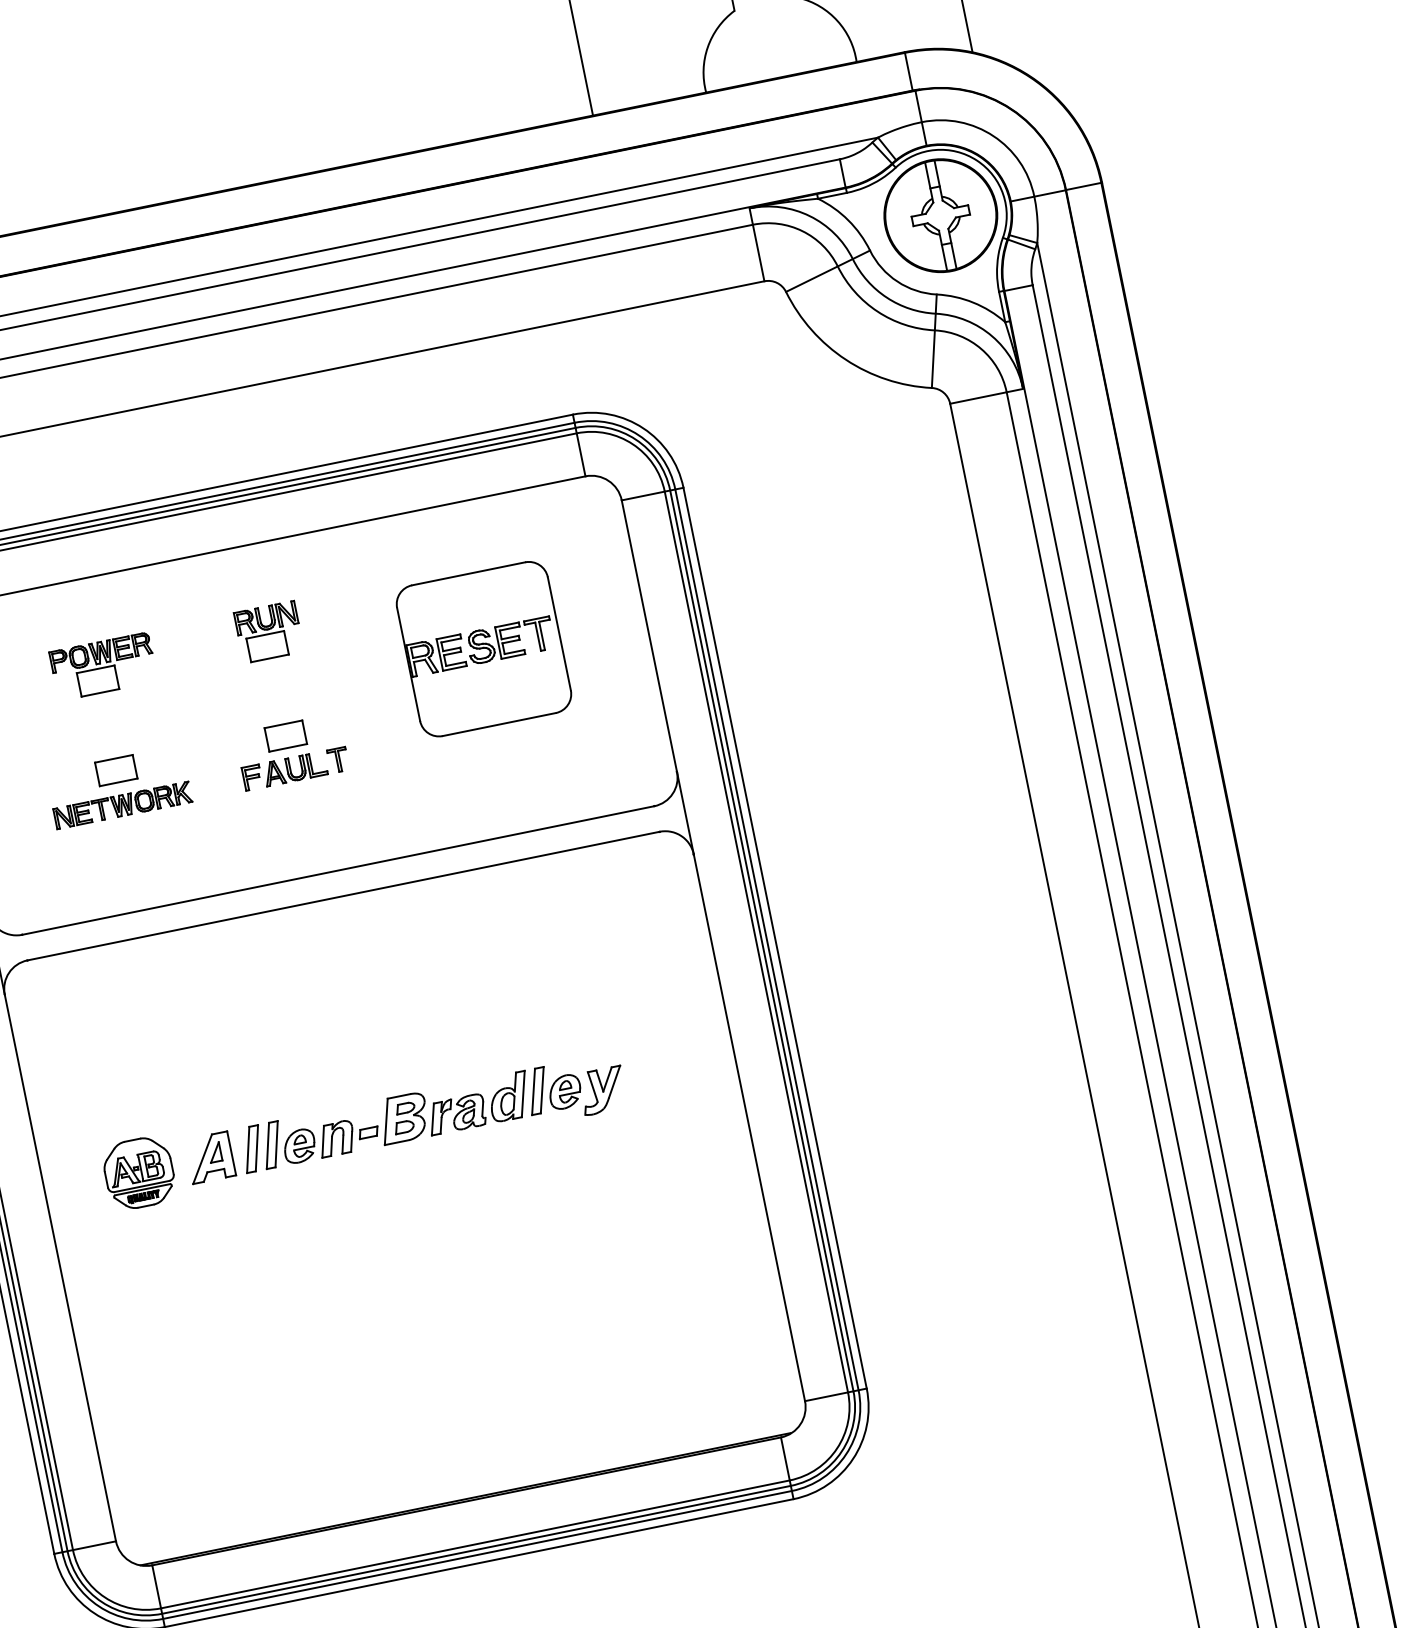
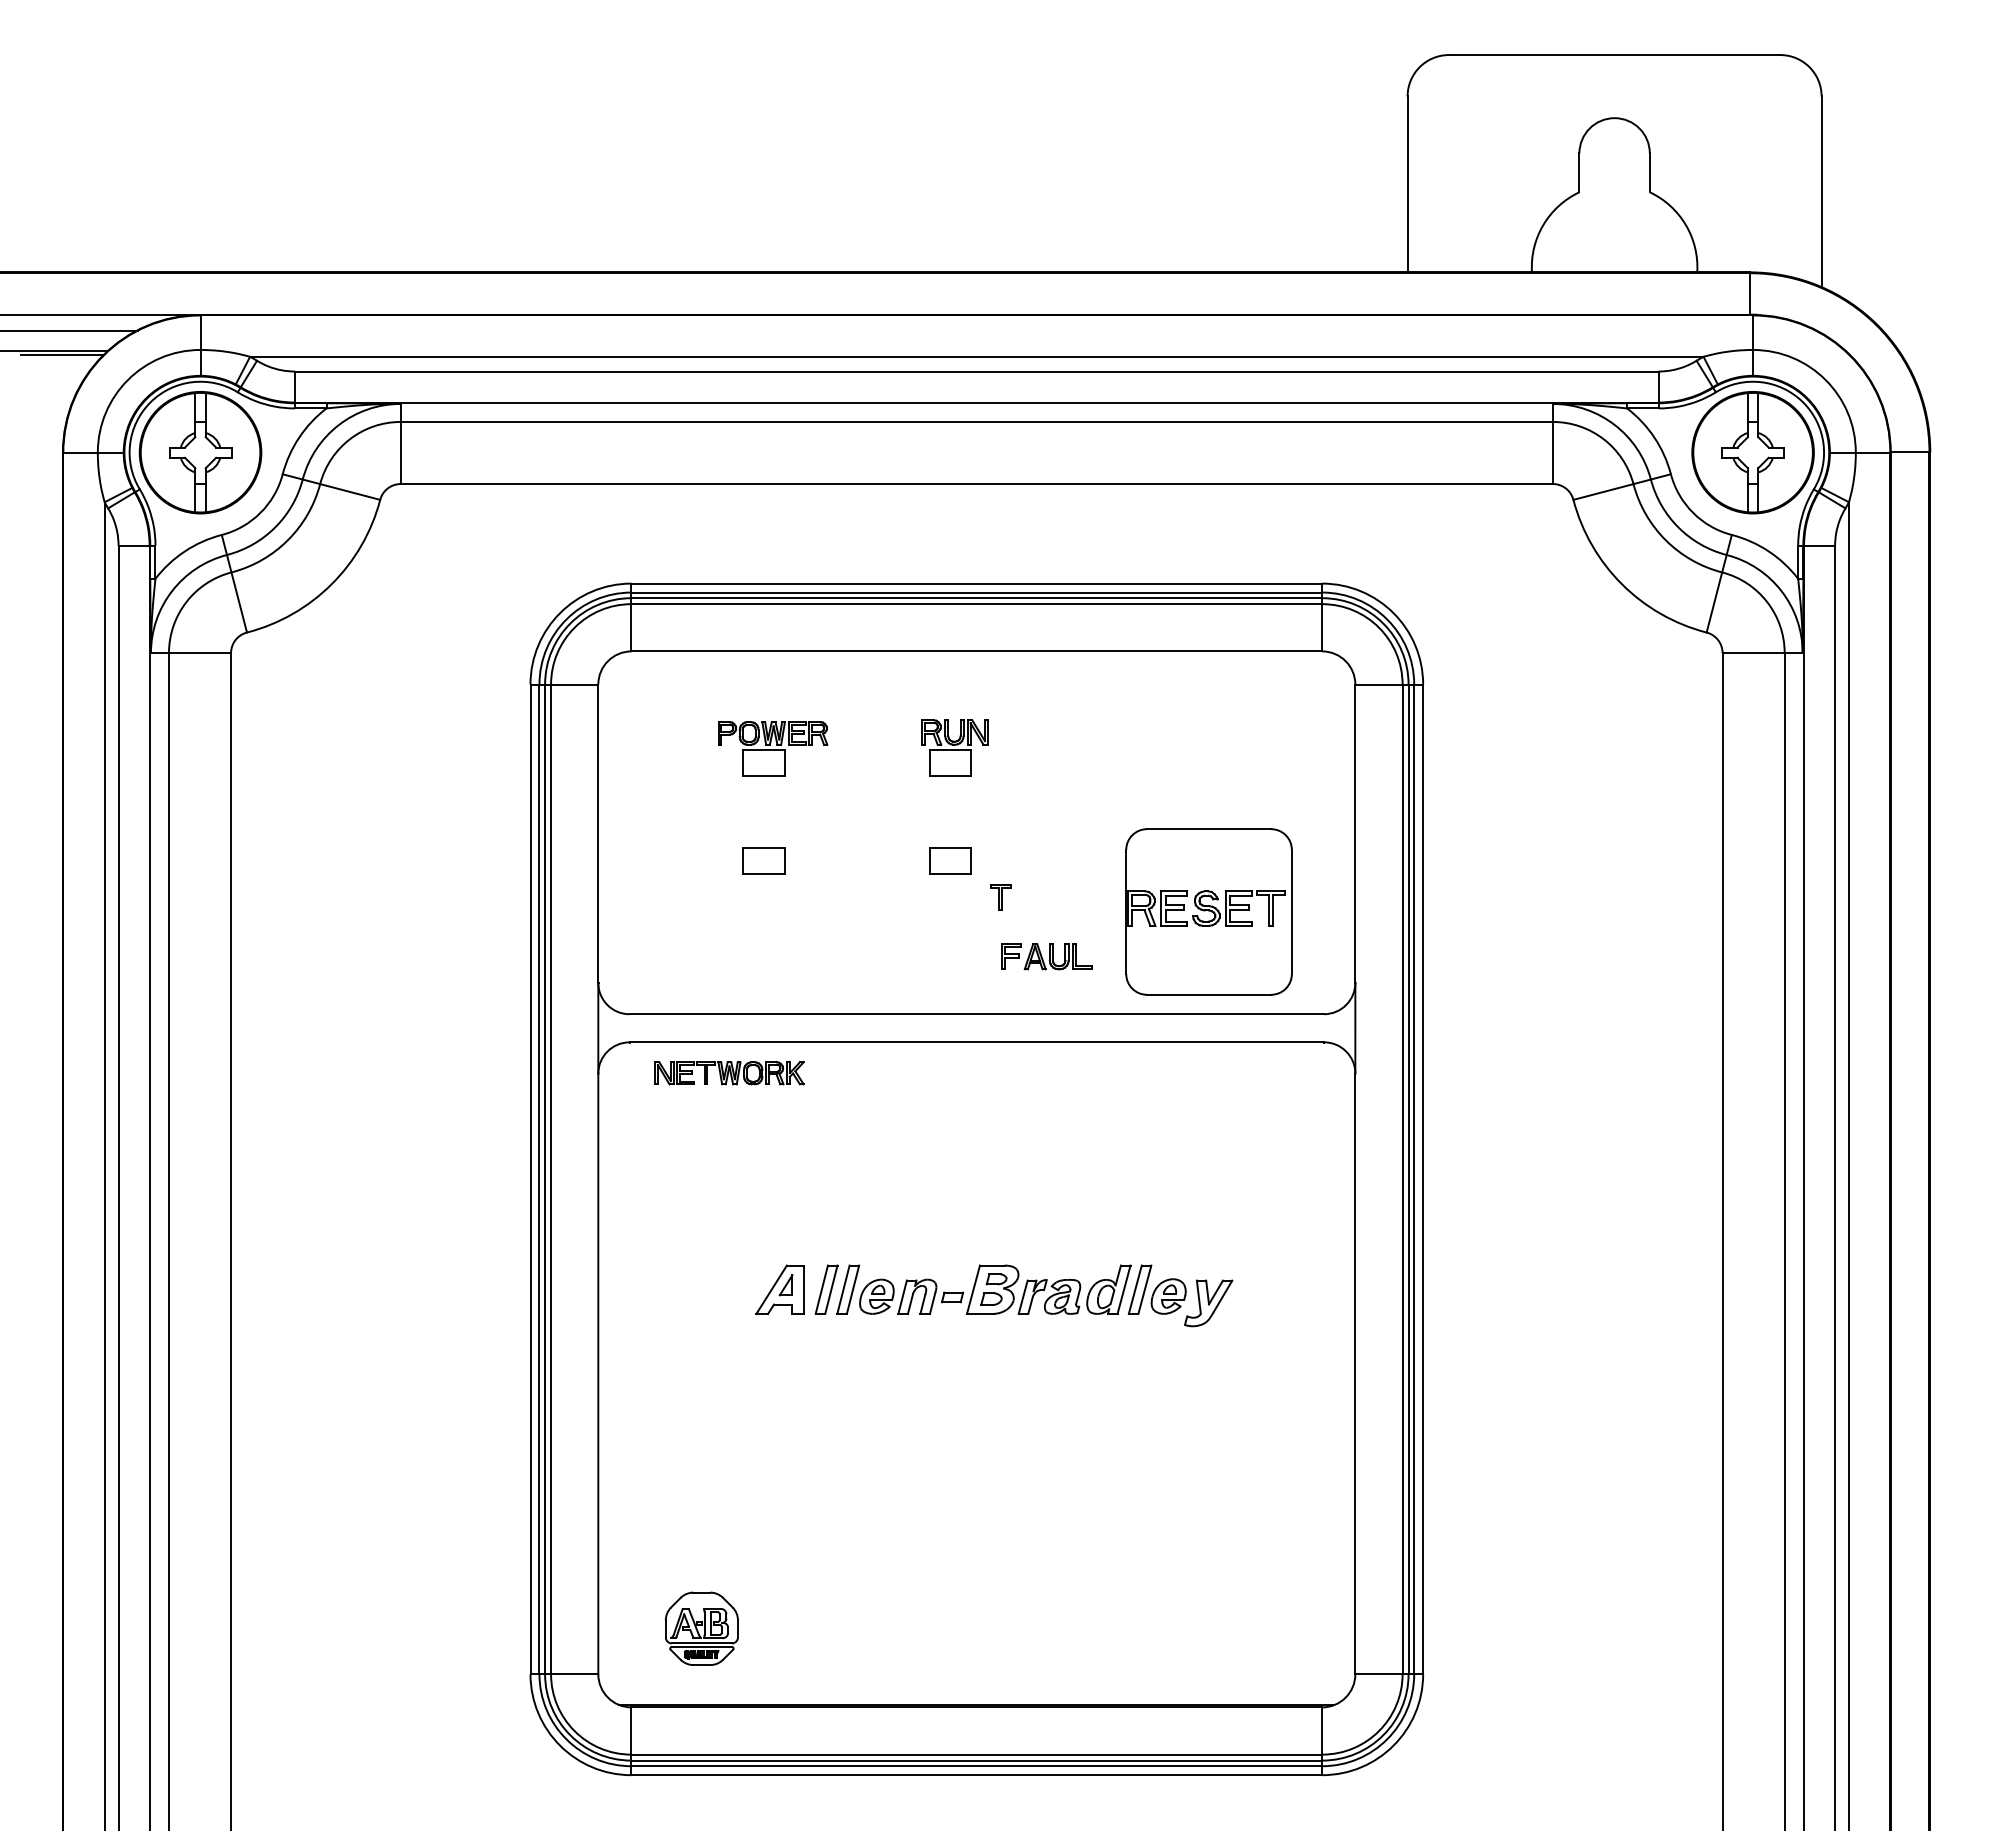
part: (483, 648) -> (1208, 911), moved
part: (284, 770) -> (1046, 956), moved
part: (122, 805) -> (729, 1073), moved
part: (138, 1172) -> (701, 1628), moved

